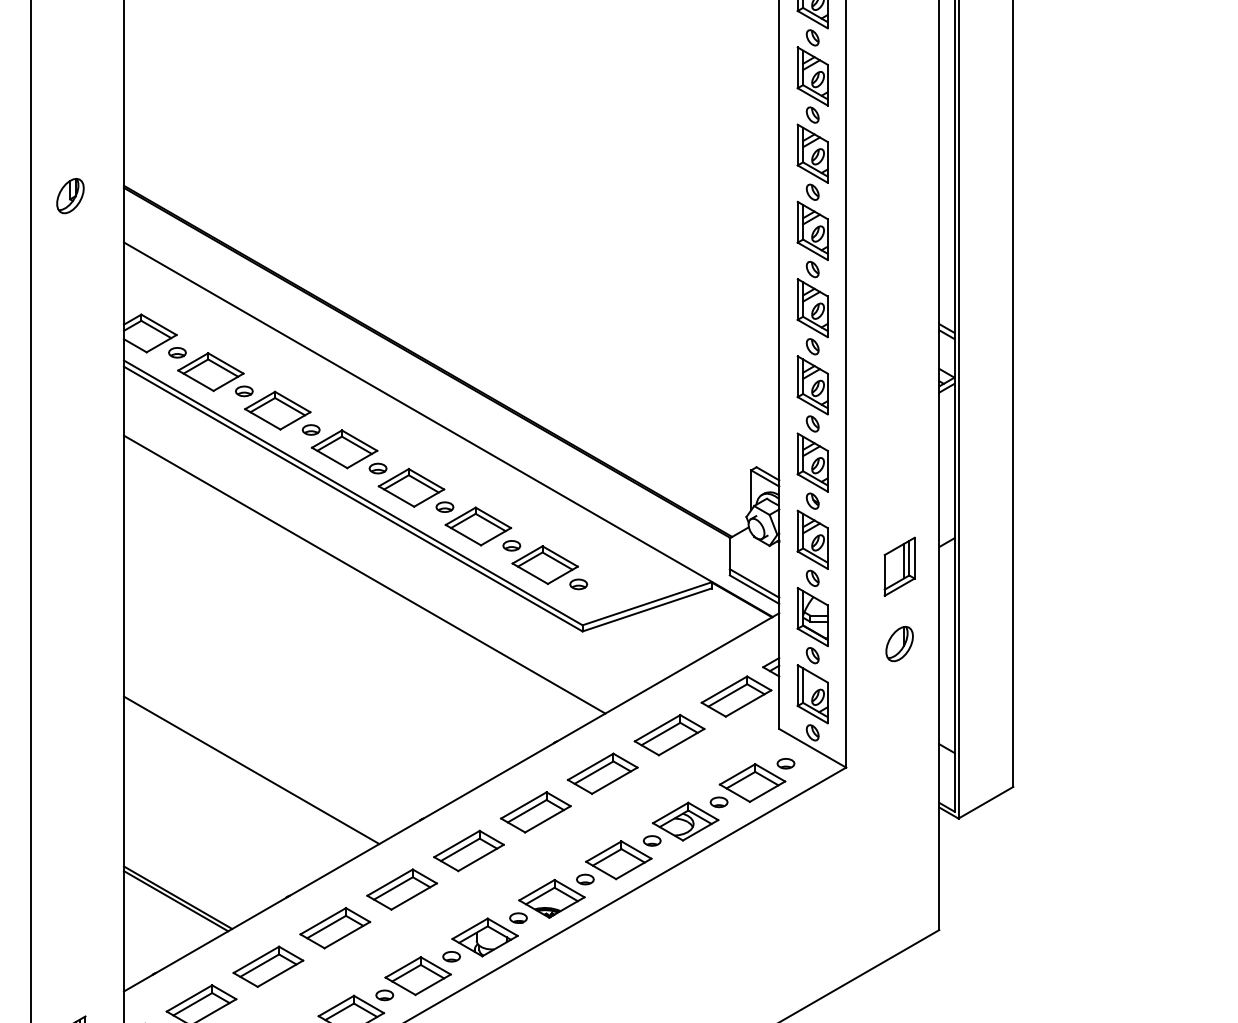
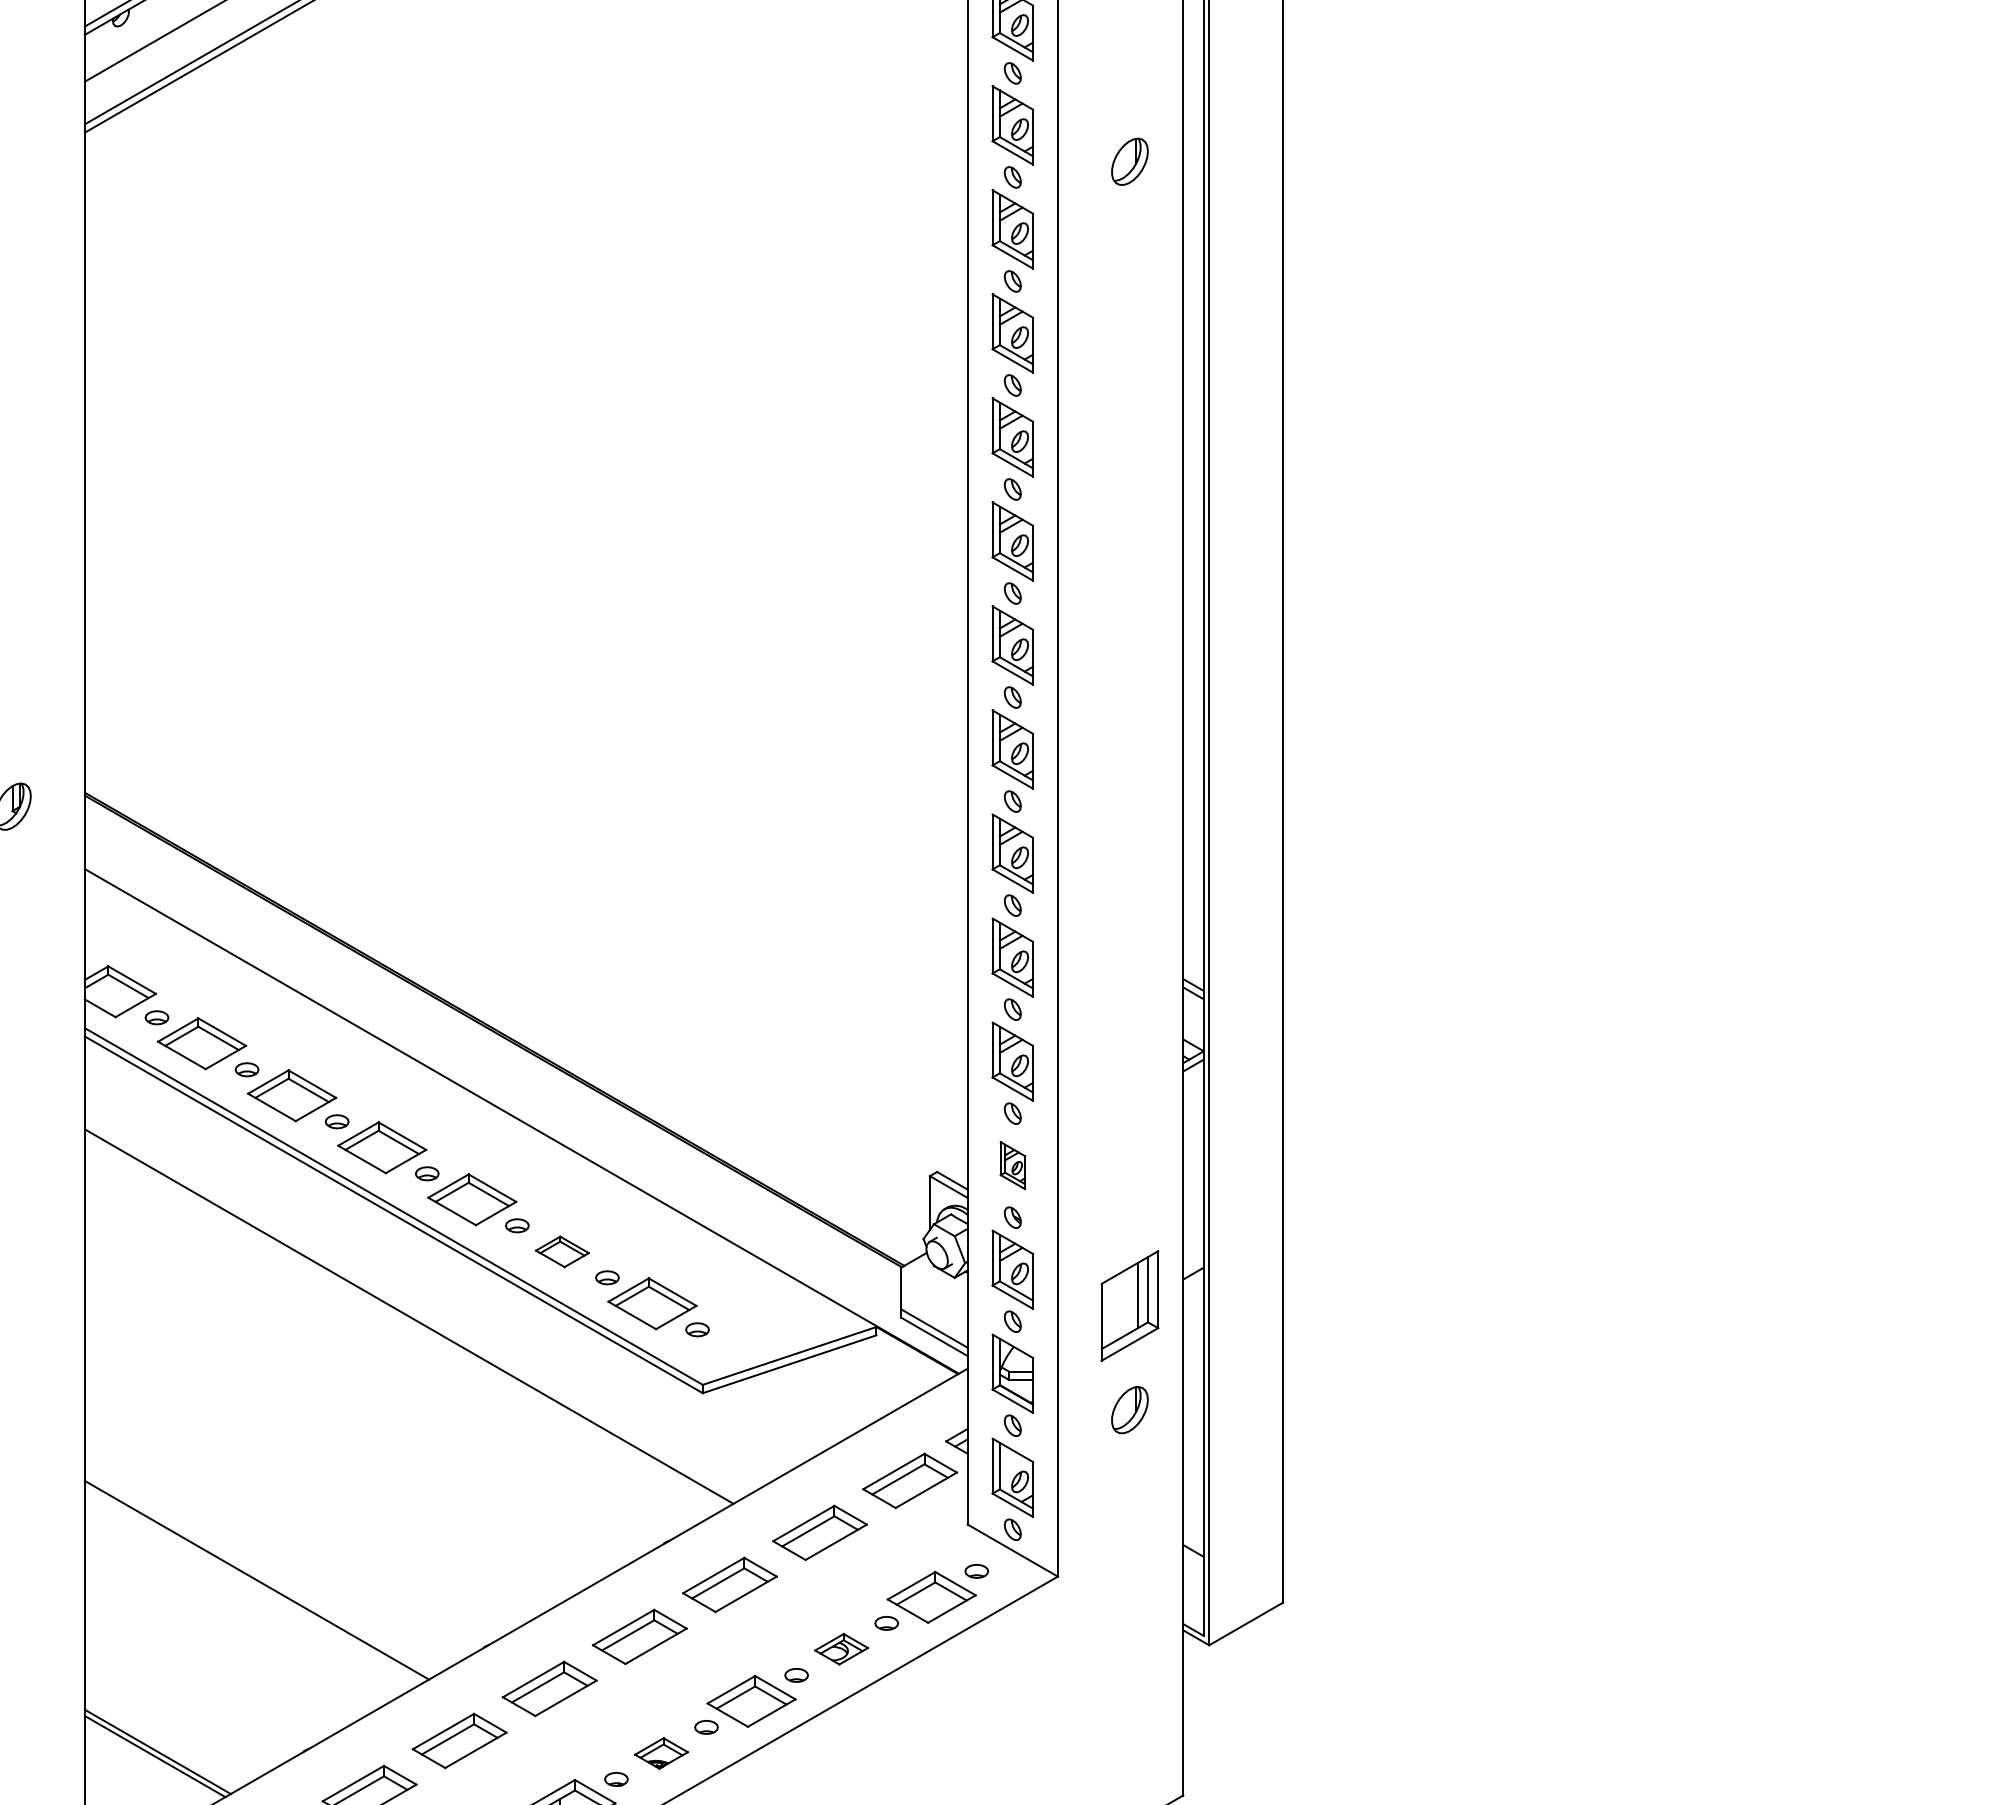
part: (812, 462) -> (1012, 1165), size x0.6
part: (478, 526) -> (562, 1251), size x0.6
part: (899, 567) -> (1129, 1306), size x1.4
part: (685, 820) -> (841, 1648), size x0.6
part: (551, 898) -> (661, 1753), size x0.6

